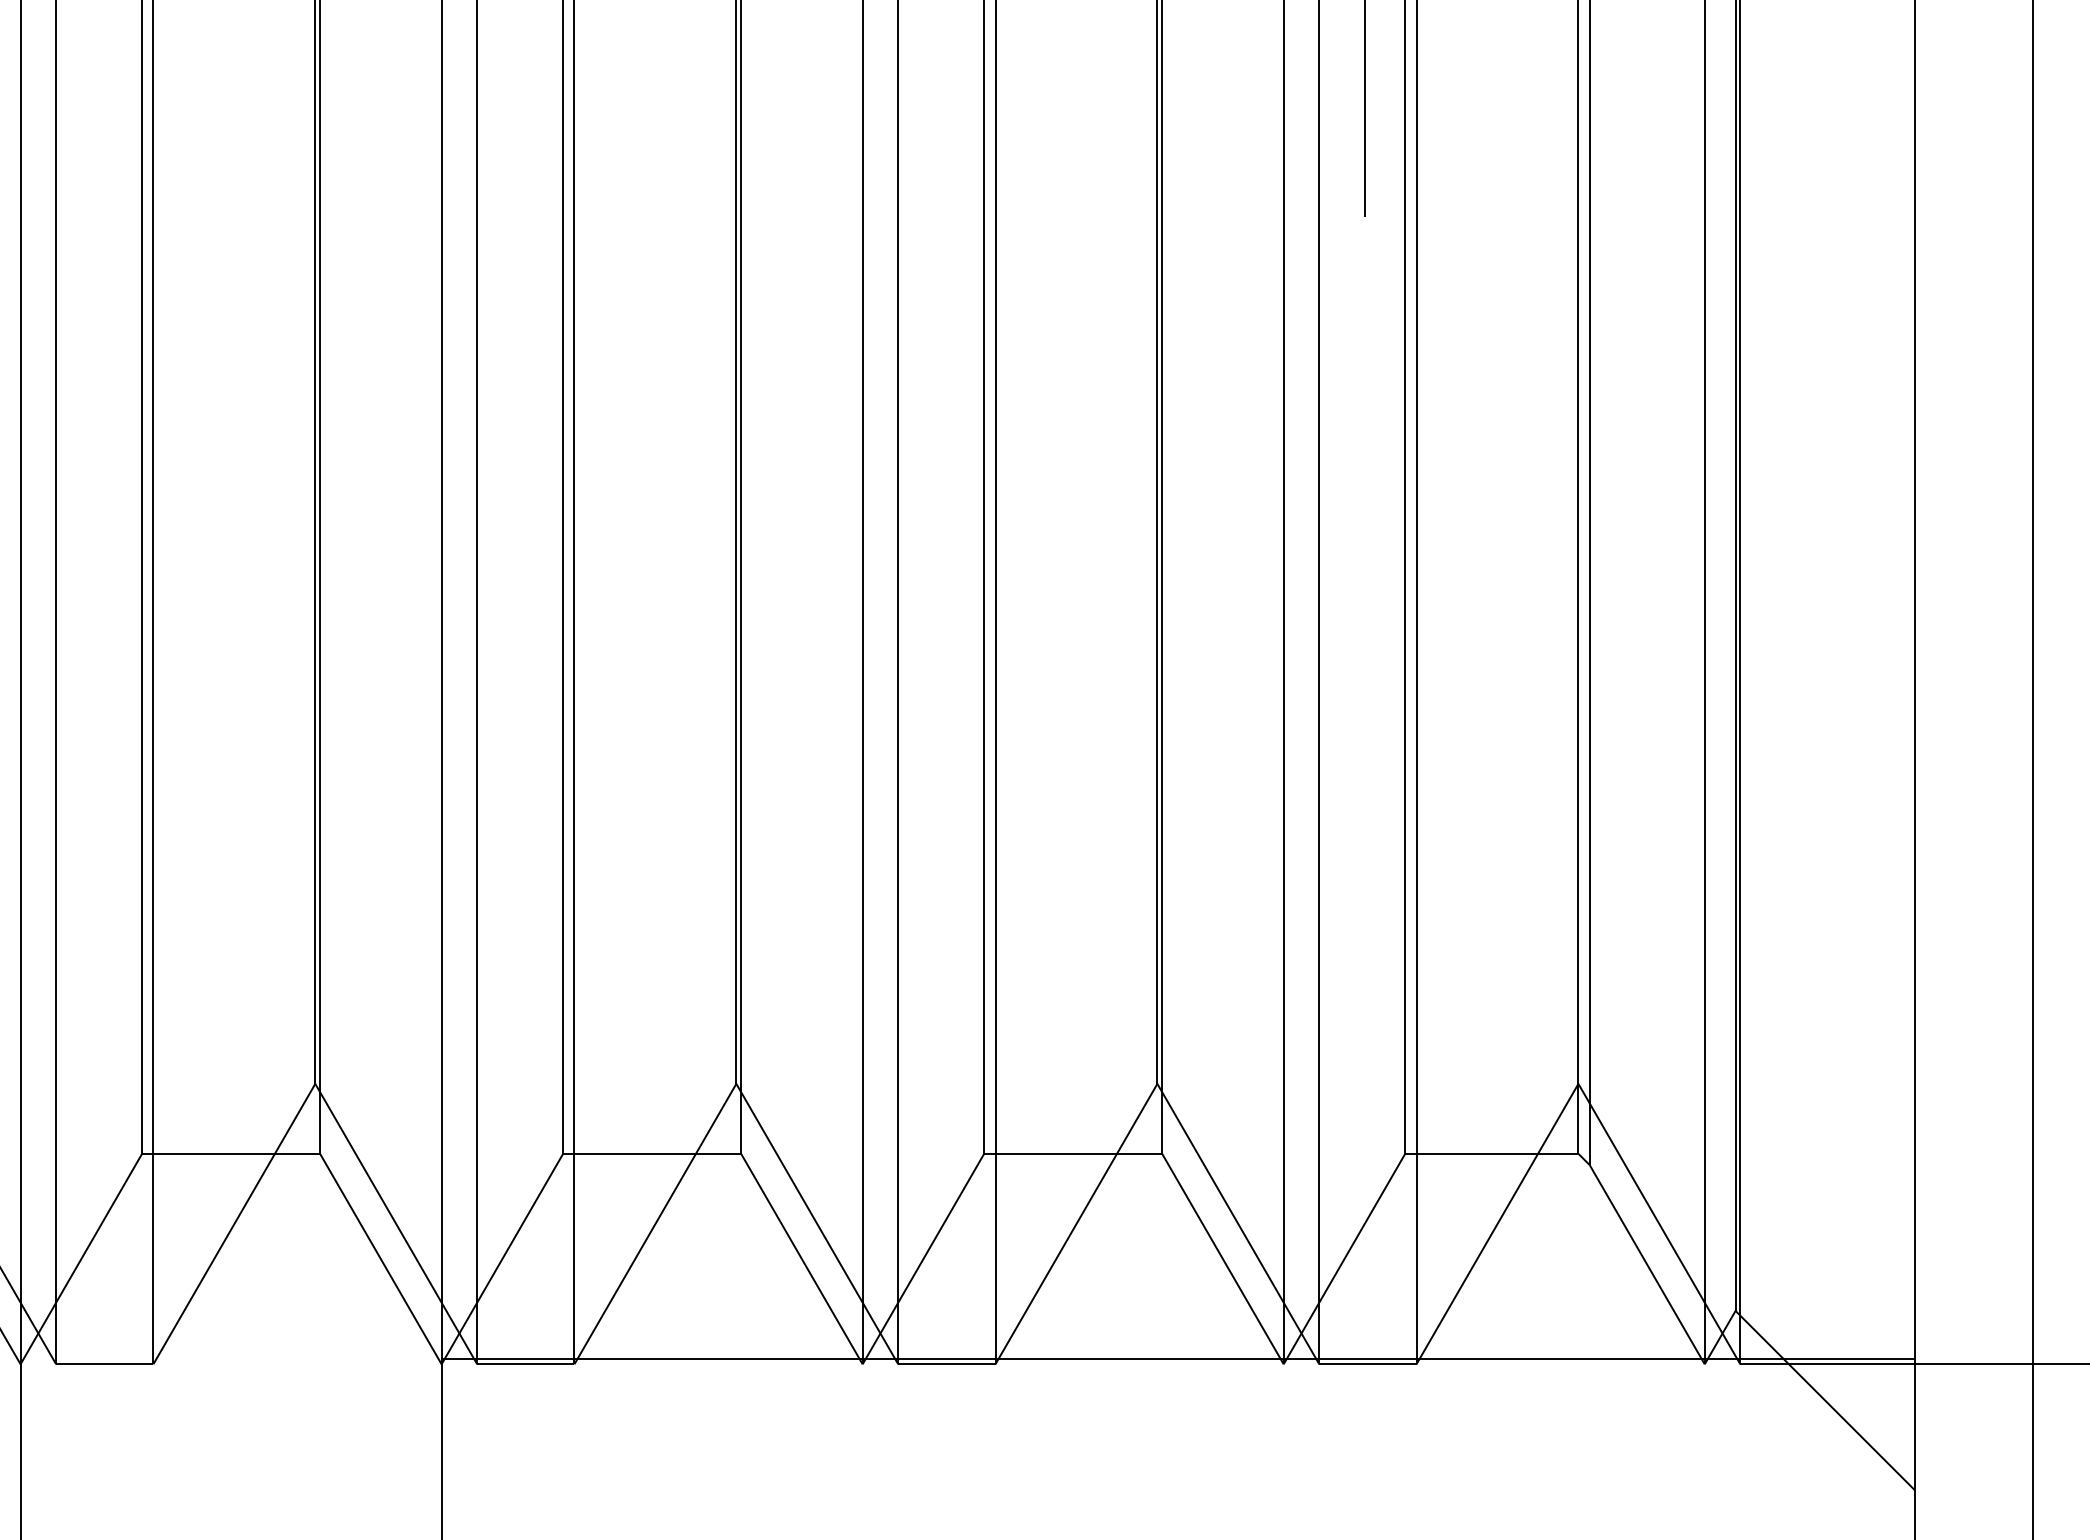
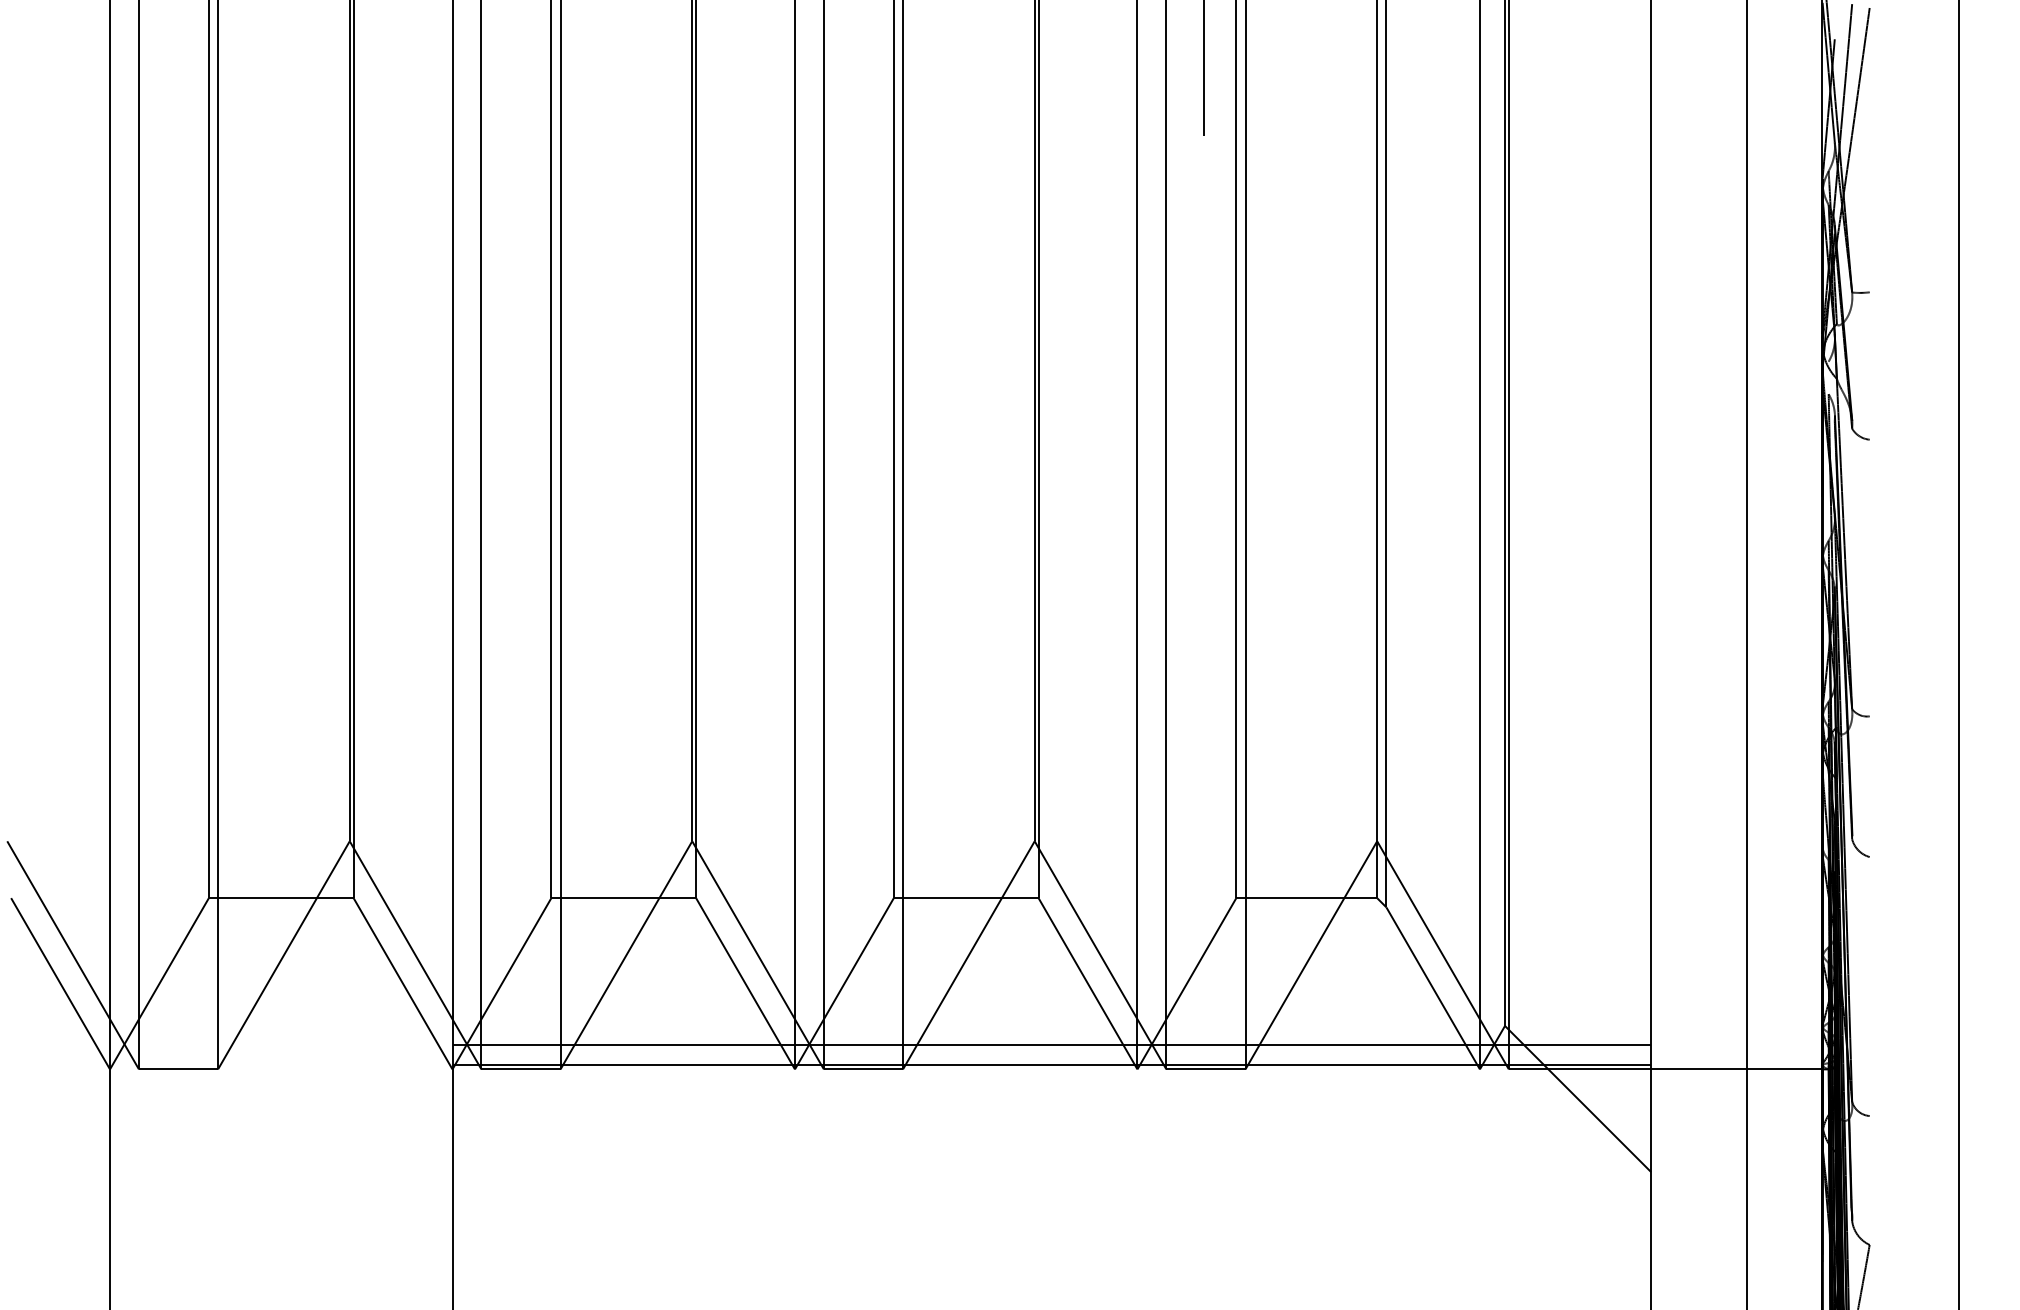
line: (1178, 1334) -> (1051, 1045), added

